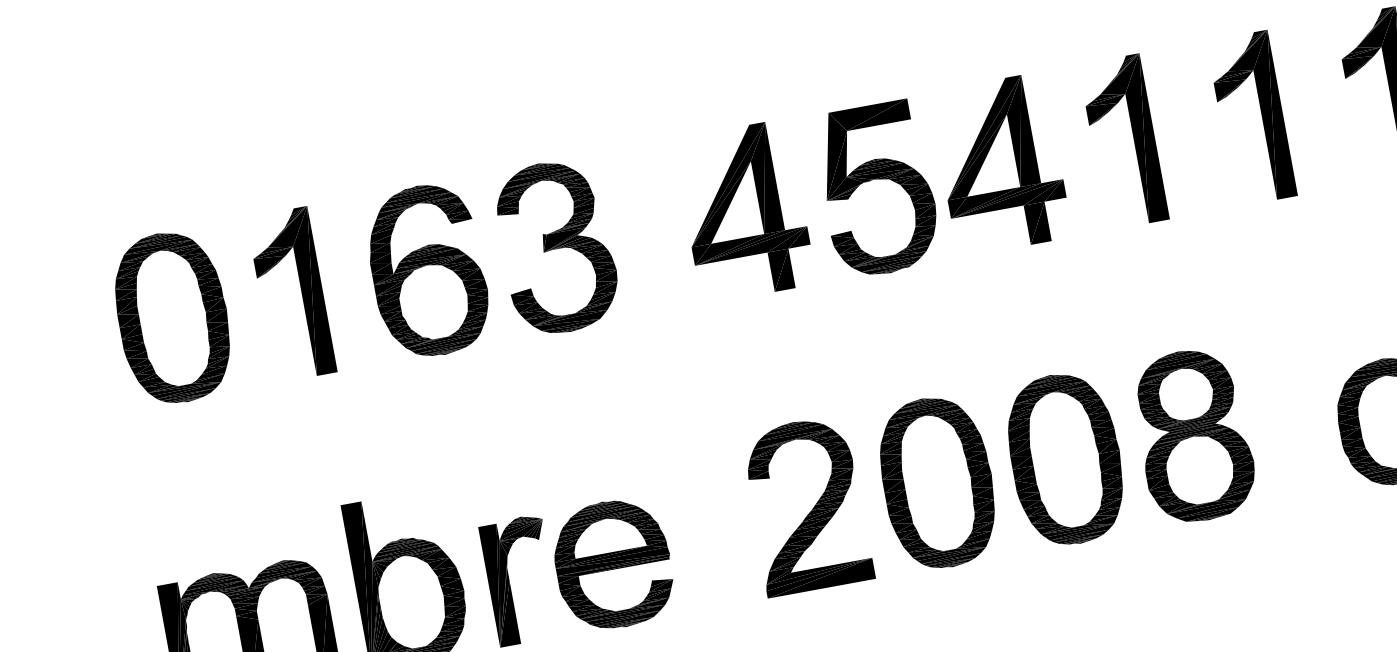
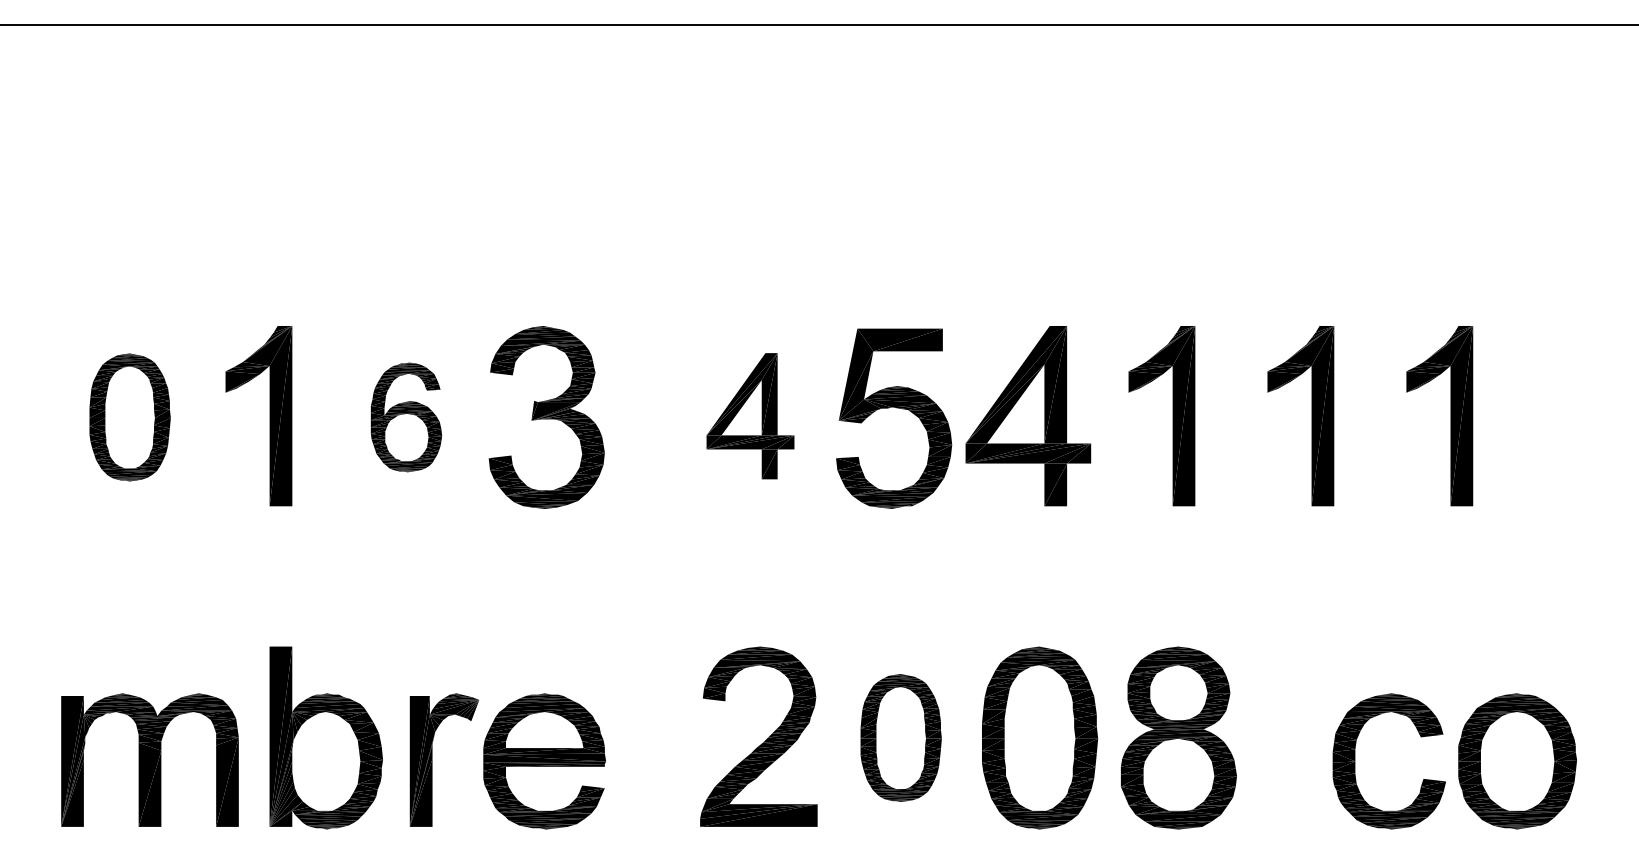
part: (744, 211) -> (750, 416), size x0.7
part: (427, 270) -> (406, 417), size x0.6
part: (173, 317) -> (130, 417), size x0.7
part: (938, 482) -> (901, 737), size x0.7

